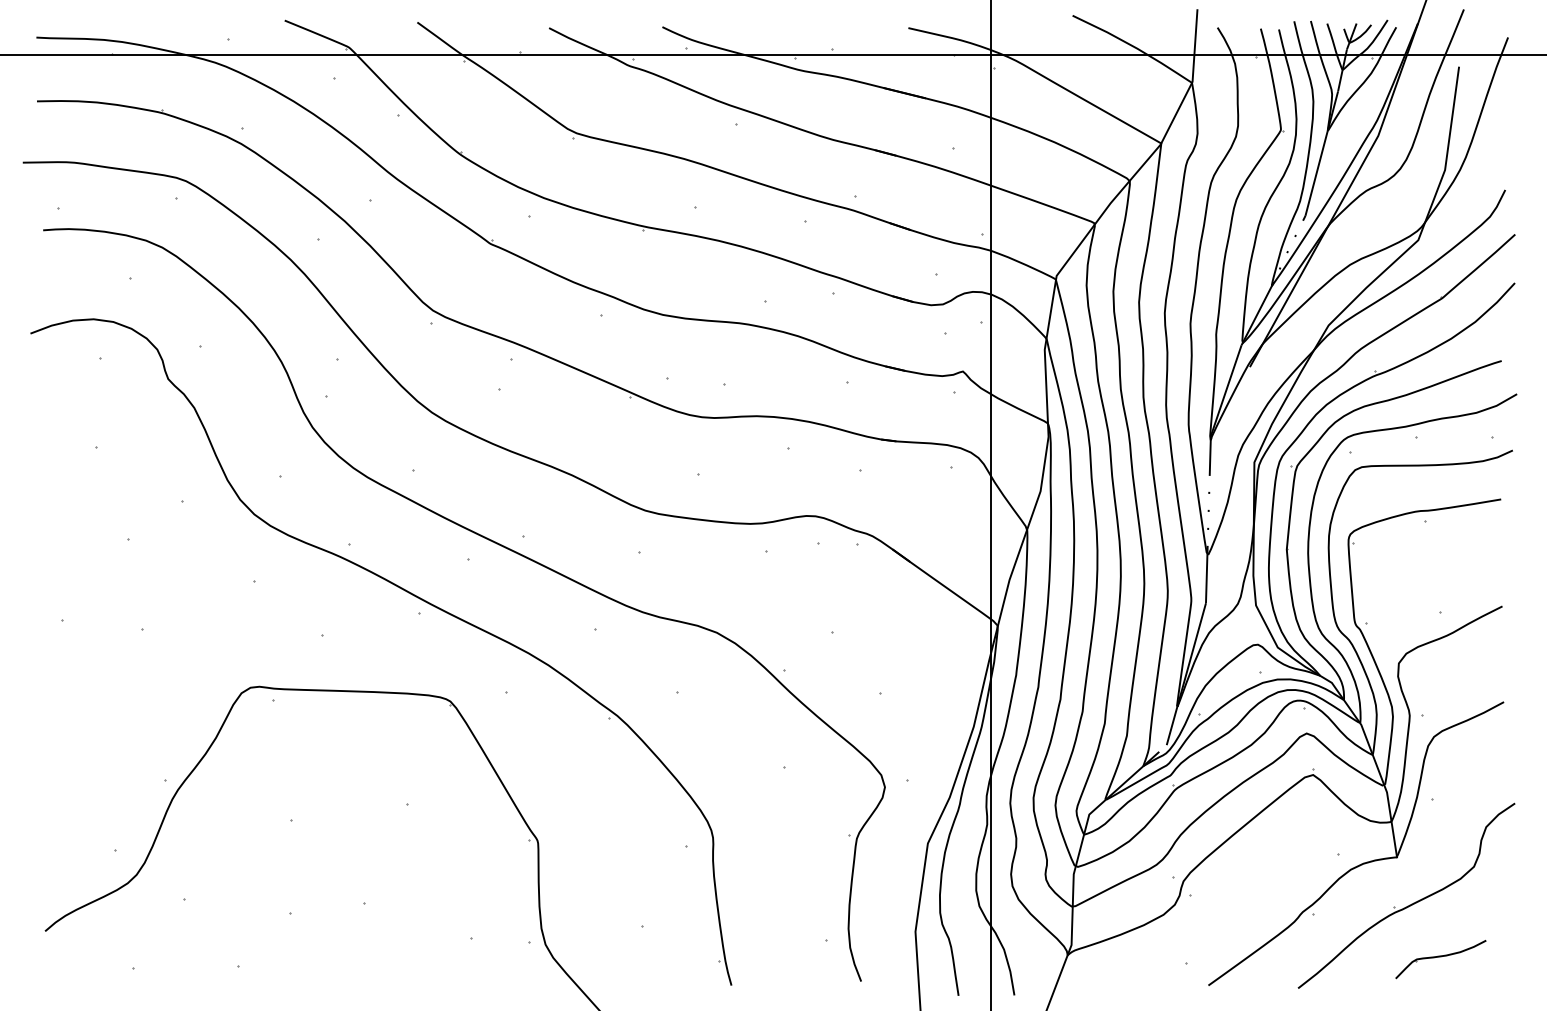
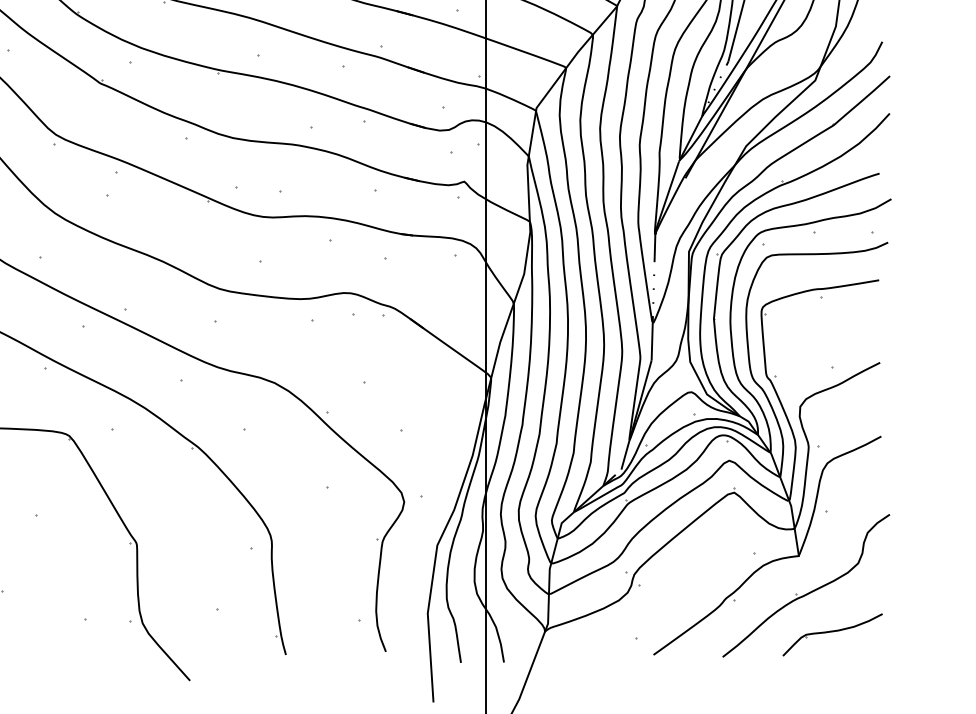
part: (1440, 959) -> (832, 634), size x1.43

